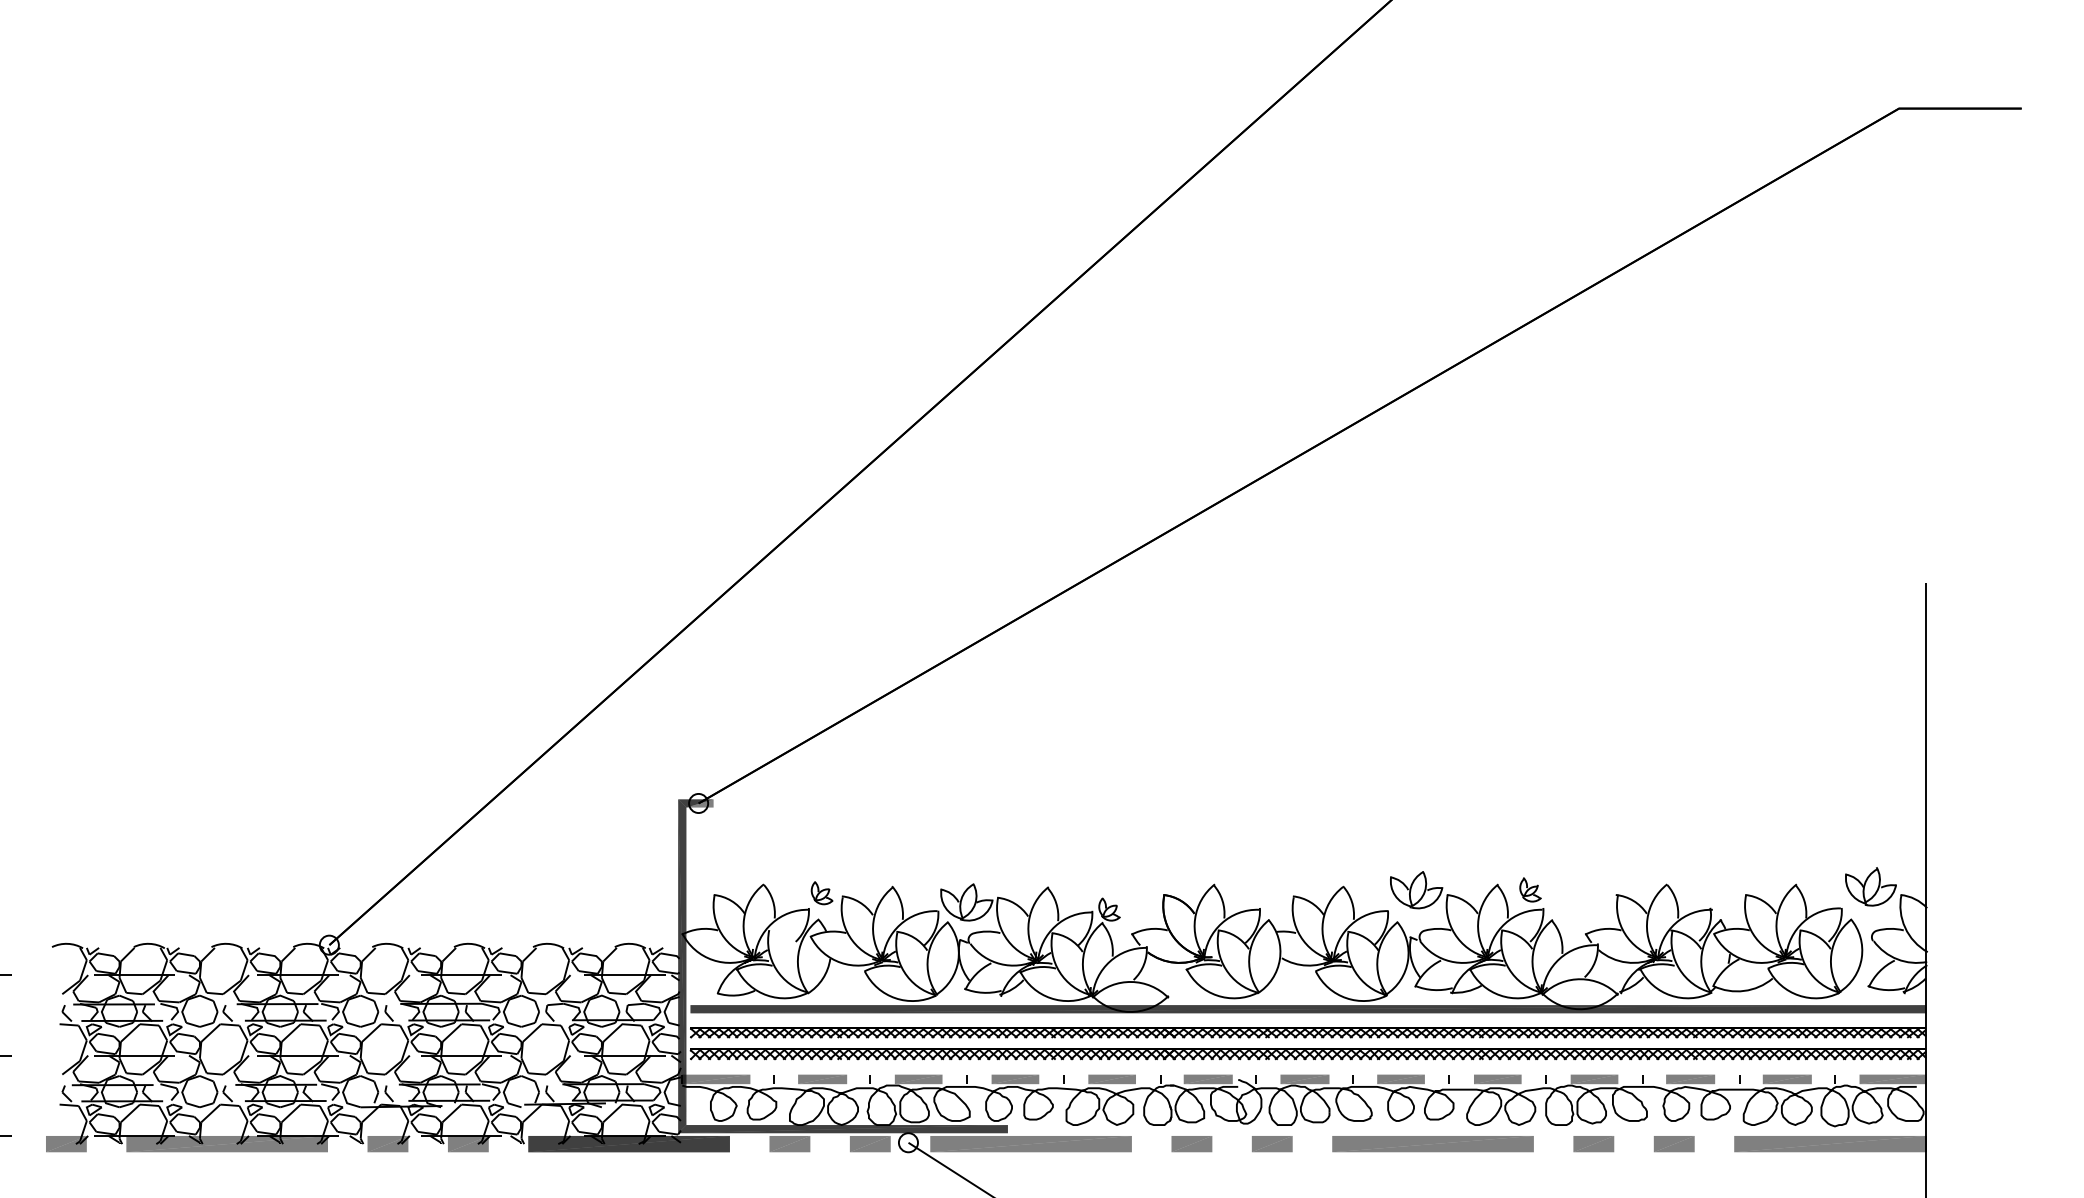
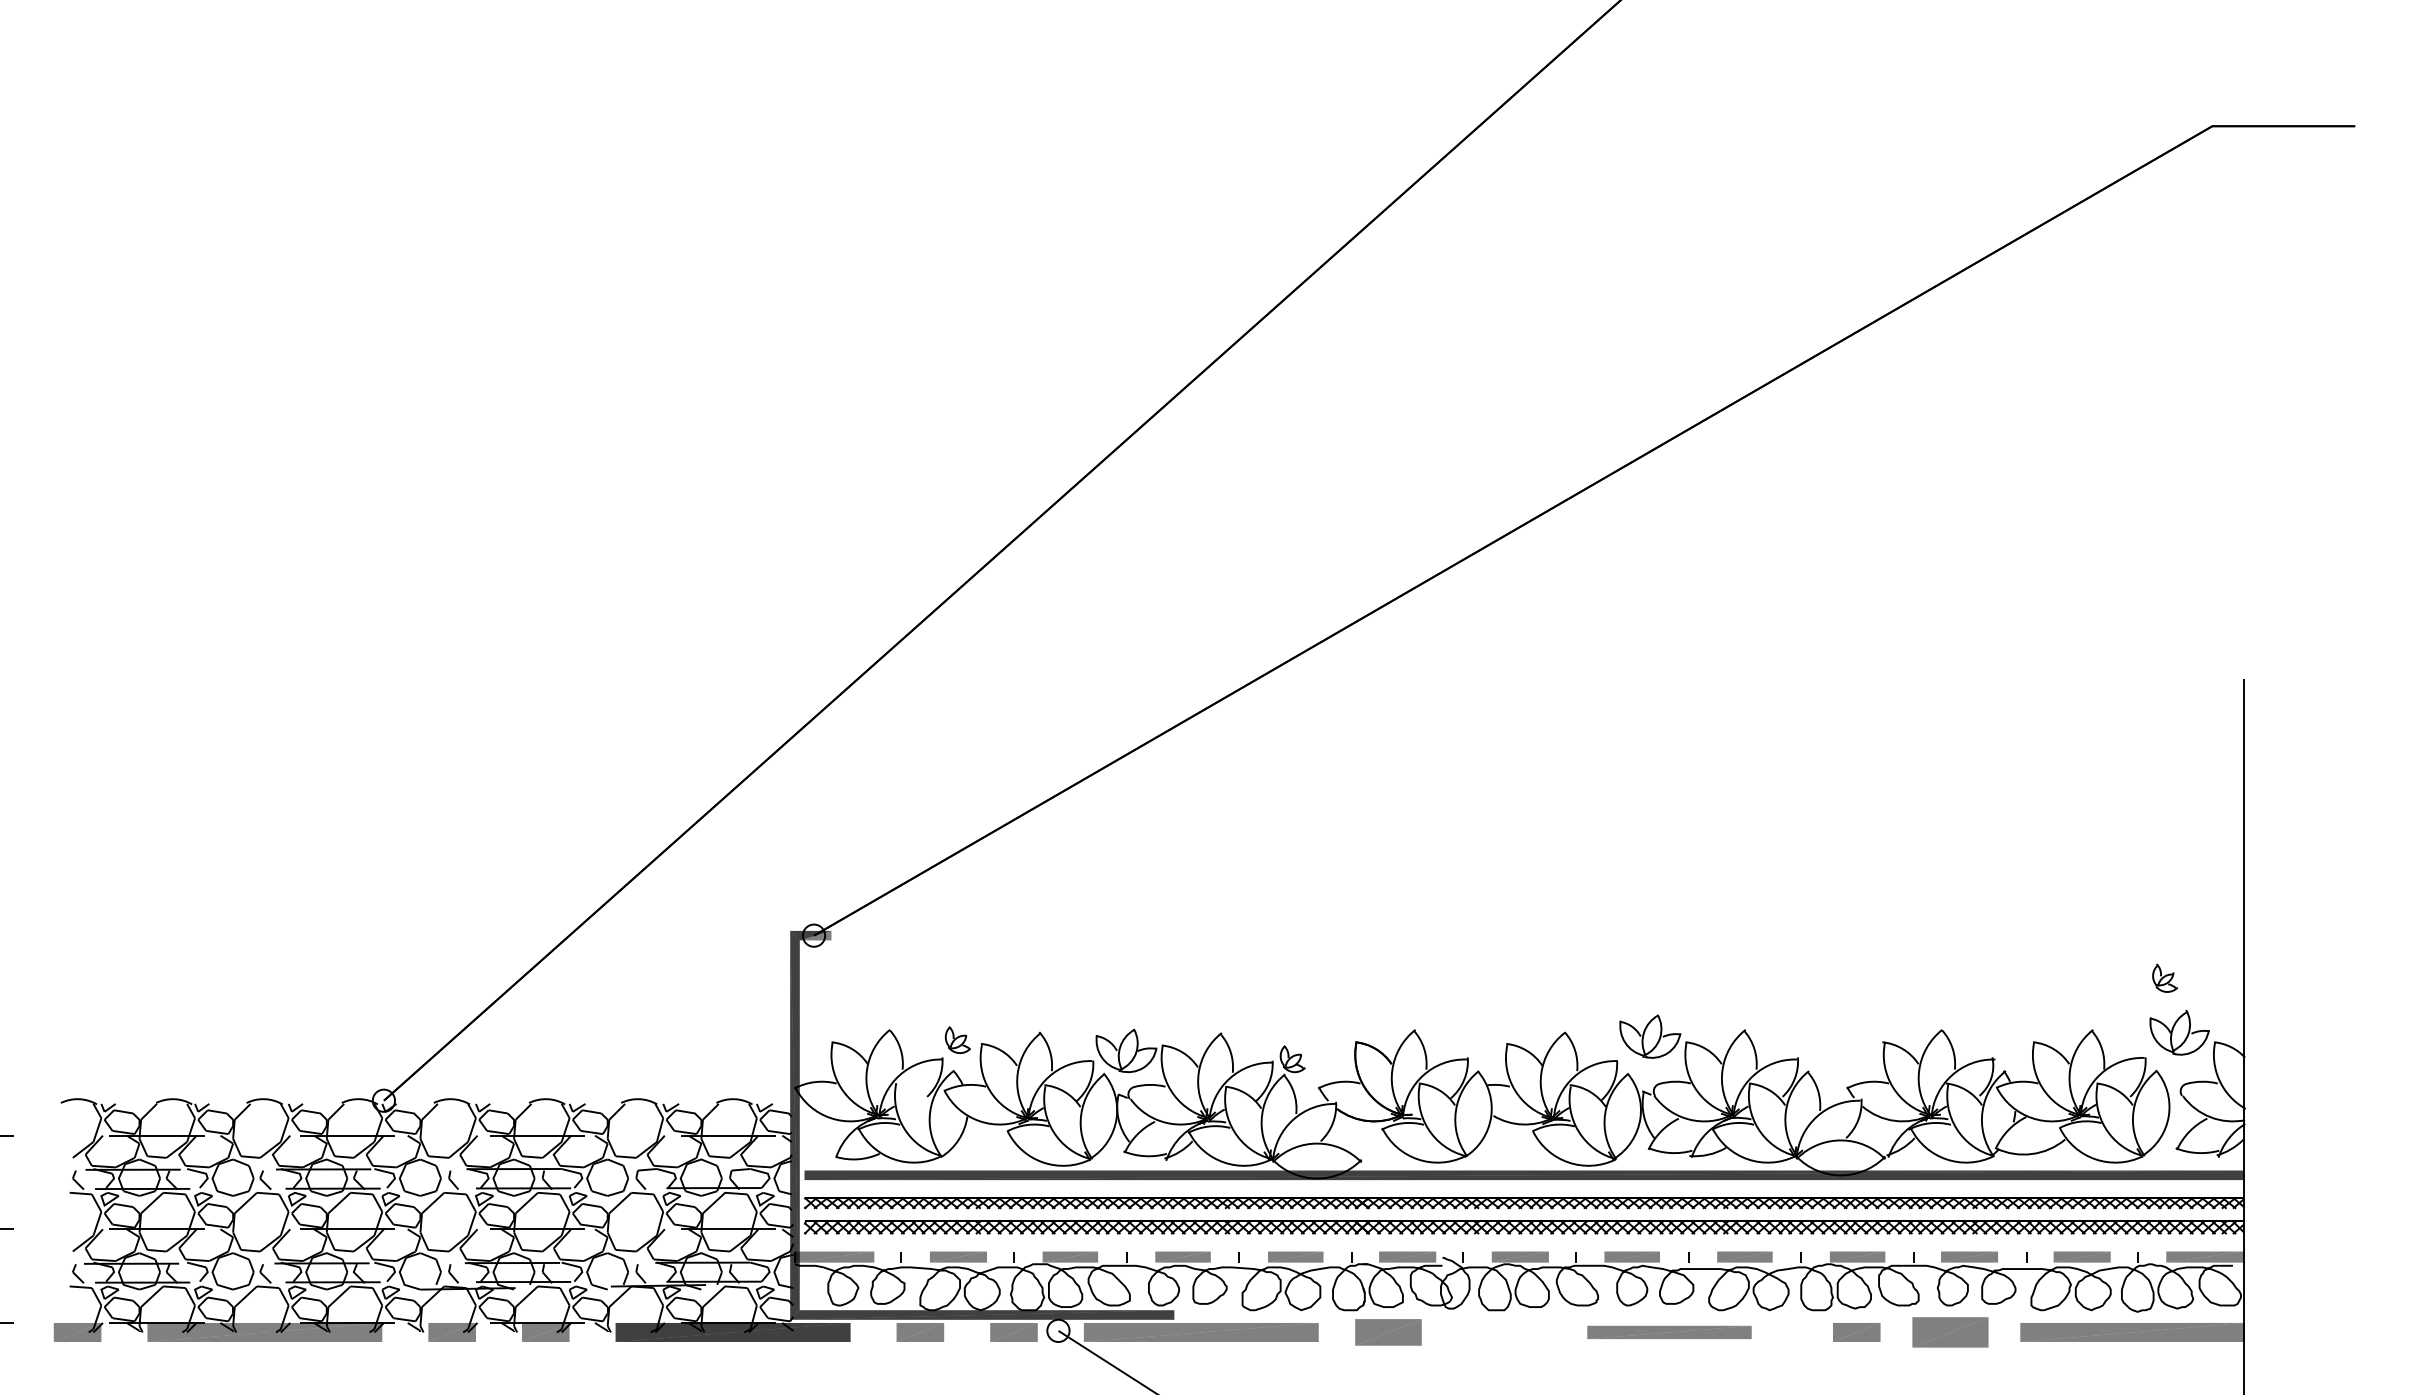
part: (1530, 889) -> (2165, 977), moved
part: (1191, 1144) -> (1388, 1332), size x1.4
part: (1271, 1144) -> (1481, 1332), removed
part: (1433, 1144) -> (1669, 1332), size x0.7
part: (1674, 1144) -> (1950, 1332), size x1.6

